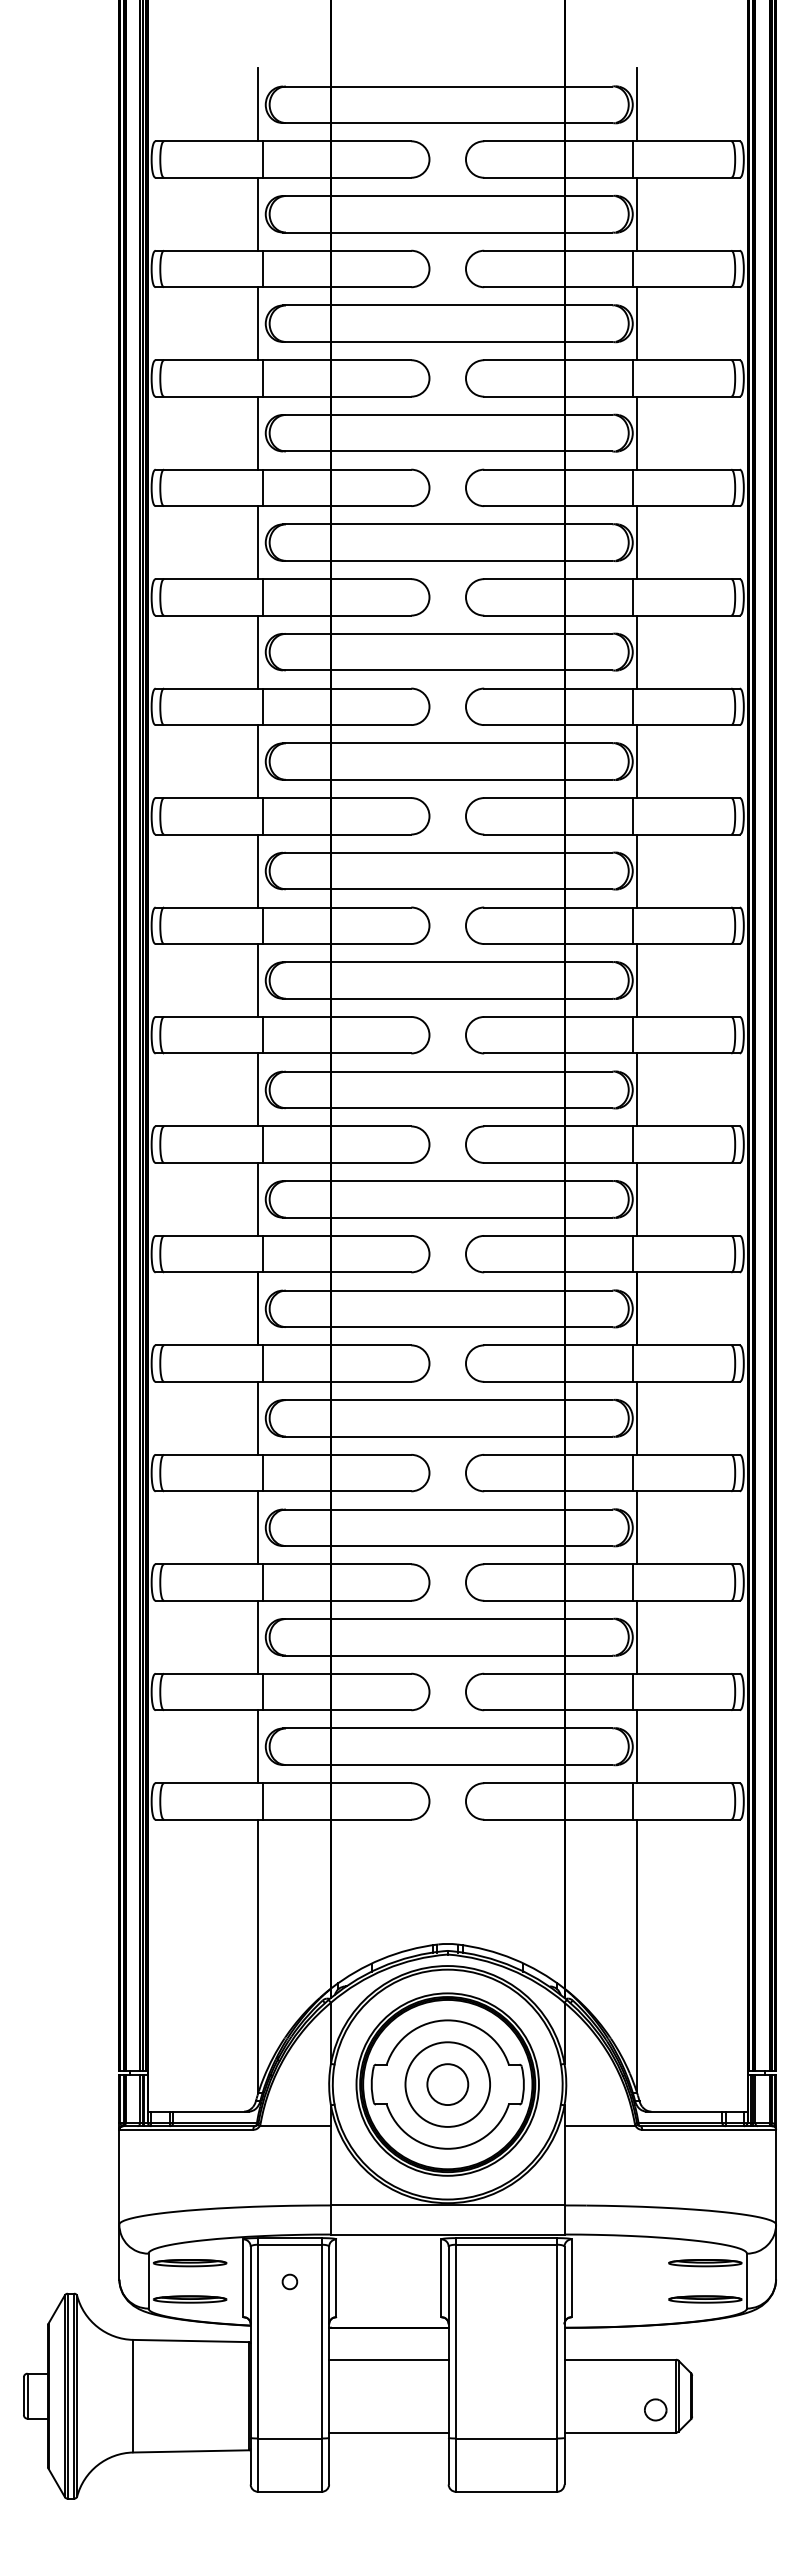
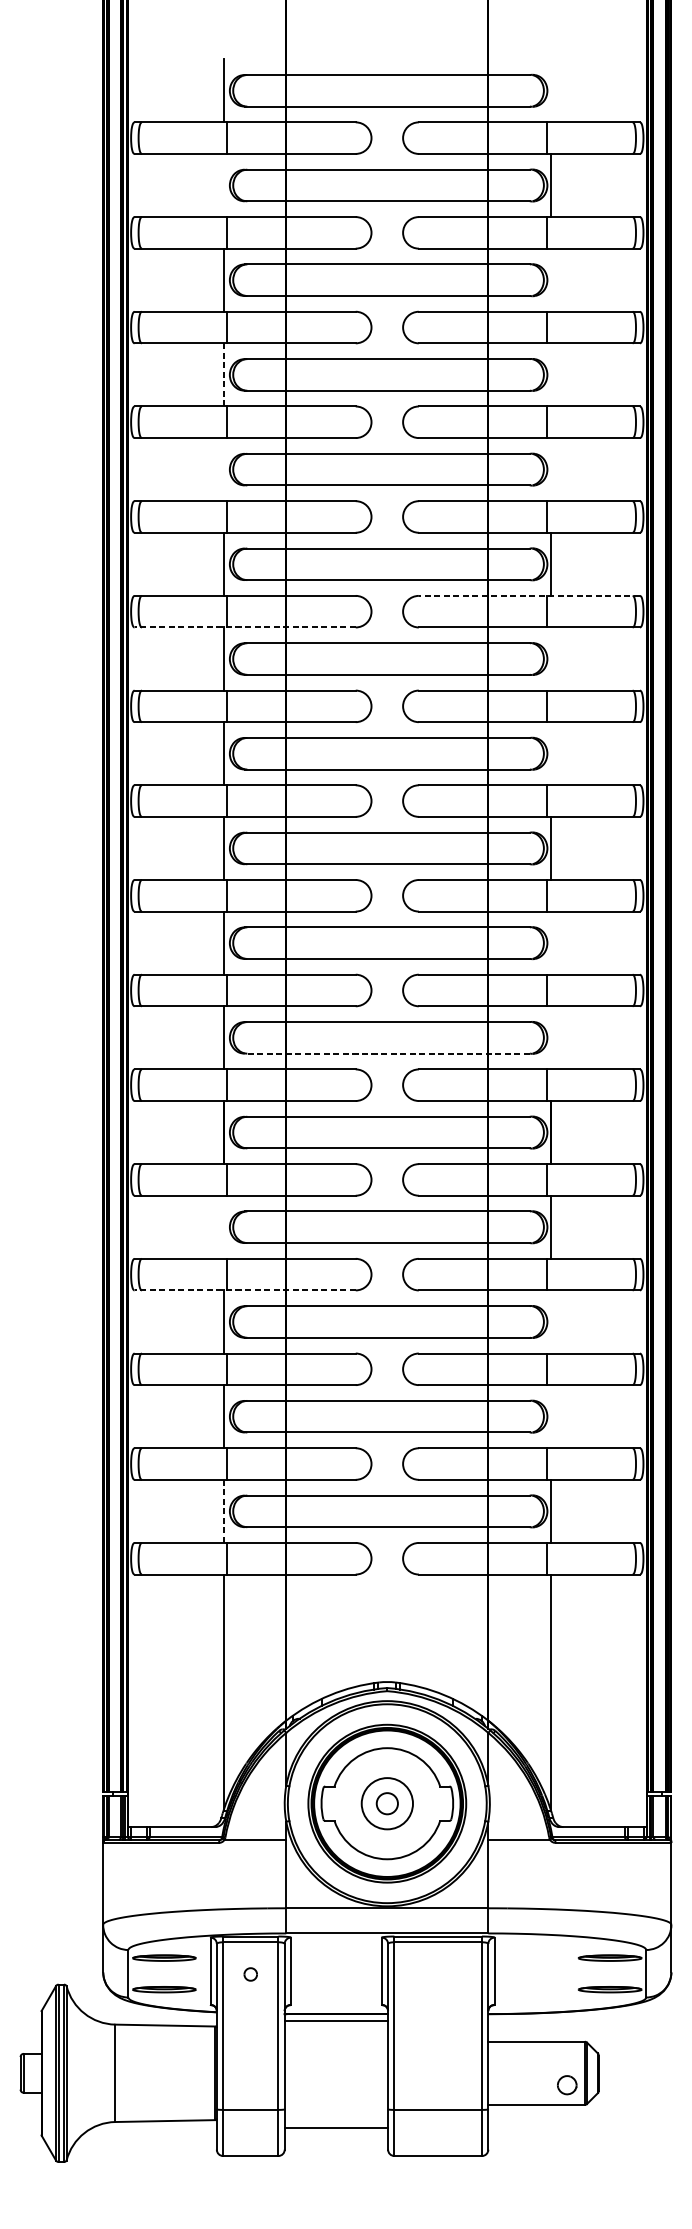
line: (637, 104) -> (551, 90), removed
line: (258, 213) -> (223, 184), removed
line: (637, 323) -> (551, 280), removed
line: (258, 432) -> (223, 374), solid -> dashed
line: (637, 432) -> (551, 374), removed
line: (258, 542) -> (223, 469), removed
line: (637, 542) -> (551, 469), removed
line: (612, 688) -> (529, 595), solid -> dashed
line: (283, 725) -> (245, 627), solid -> dashed
line: (637, 761) -> (551, 658), removed
line: (637, 870) -> (551, 753), removed
line: (637, 1089) -> (551, 942), removed
line: (637, 1198) -> (551, 1037), removed
line: (447, 1217) -> (387, 1053), solid -> dashed
line: (258, 1417) -> (223, 1226), removed
line: (283, 1491) -> (245, 1290), solid -> dashed
line: (637, 1527) -> (551, 1321), removed
line: (637, 1636) -> (551, 1416), removed
line: (258, 1746) -> (223, 1511), solid -> dashed
circle: (447, 2084) -> (387, 1803), size x0.6
circle: (447, 2084) -> (387, 1803), size x0.7
line: (388, 2359) -> (336, 2020), moved
line: (388, 2432) -> (336, 2128), moved

